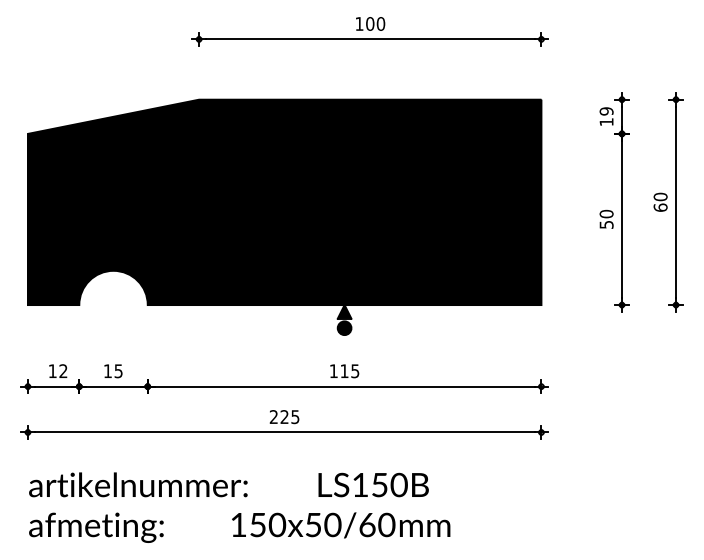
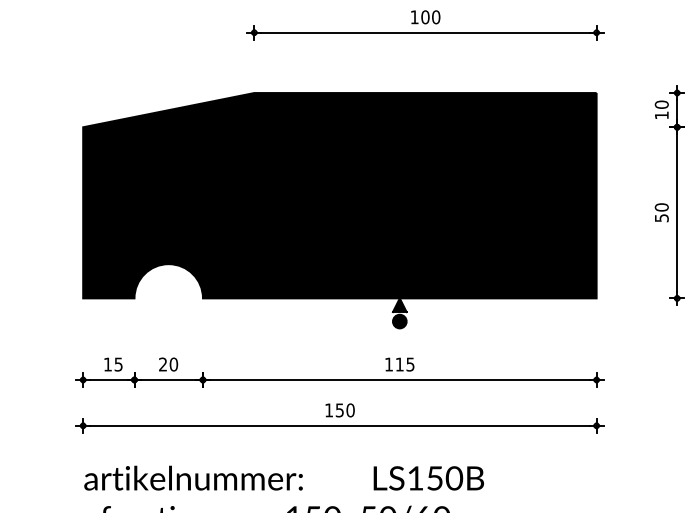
text: (606, 111) -> (661, 104), 19 -> 10
text: (63, 371) -> (118, 364), 12 -> 15
text: (112, 371) -> (167, 364), 15 -> 20
text: (284, 417) -> (339, 410), 225 -> 150

